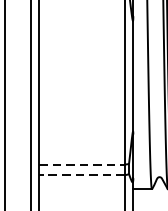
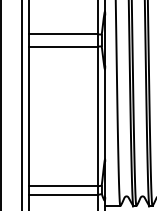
line: (81, 164) -> (63, 186), dashed -> solid
line: (81, 174) -> (63, 194), dashed -> solid

